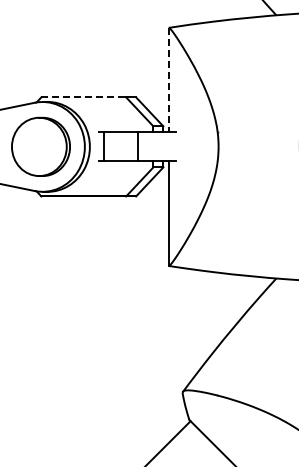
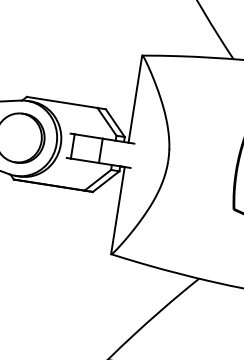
line: (168, 80) -> (135, 99), dashed -> solid
line: (84, 97) -> (62, 102), dashed -> solid

